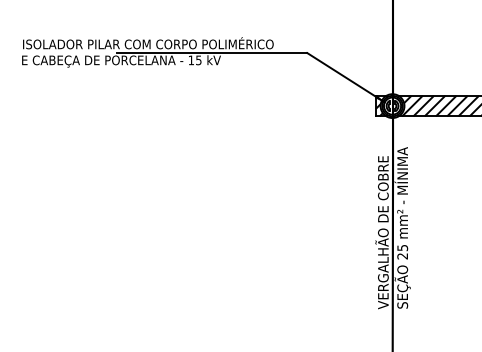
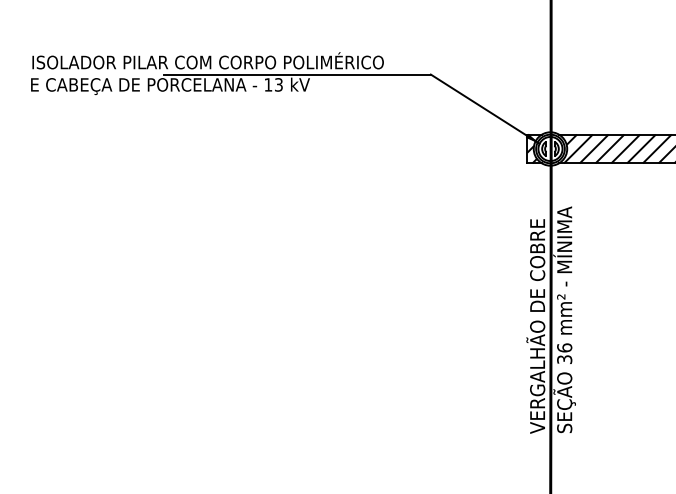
text: (198, 59) -> (278, 83), 15 -> 13
text: (402, 251) -> (564, 352), 25 -> 36

